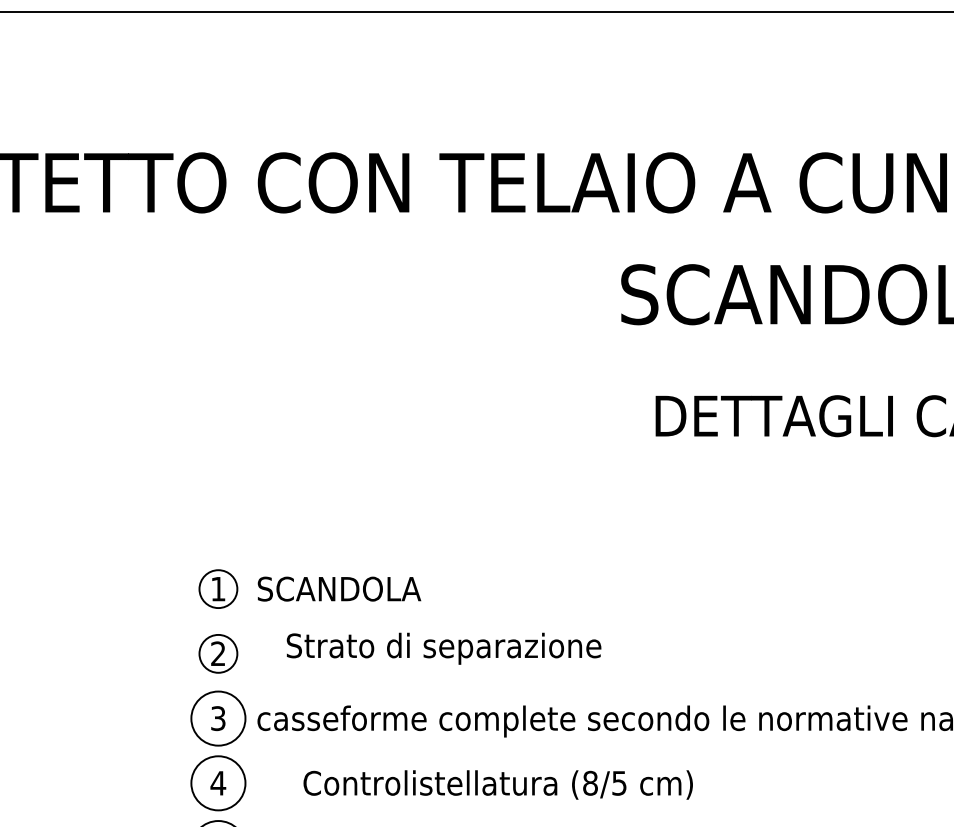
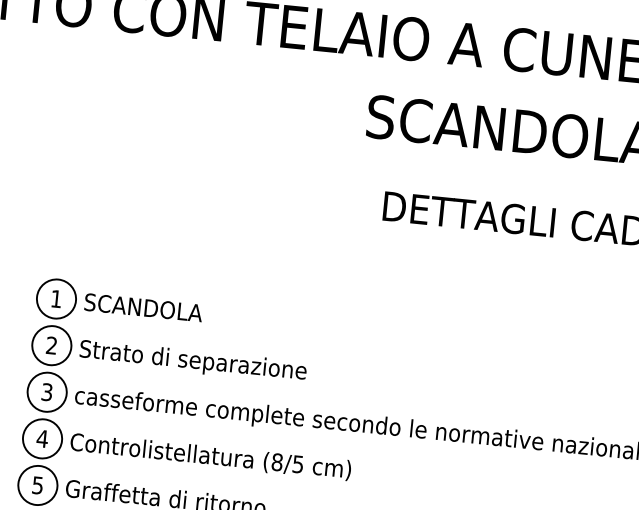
circle: (218, 589) -> (56, 299), size x1.43
text: (443, 648) -> (192, 361), moved
circle: (218, 653) -> (51, 345), size x1.43
text: (497, 784) -> (210, 456), moved

